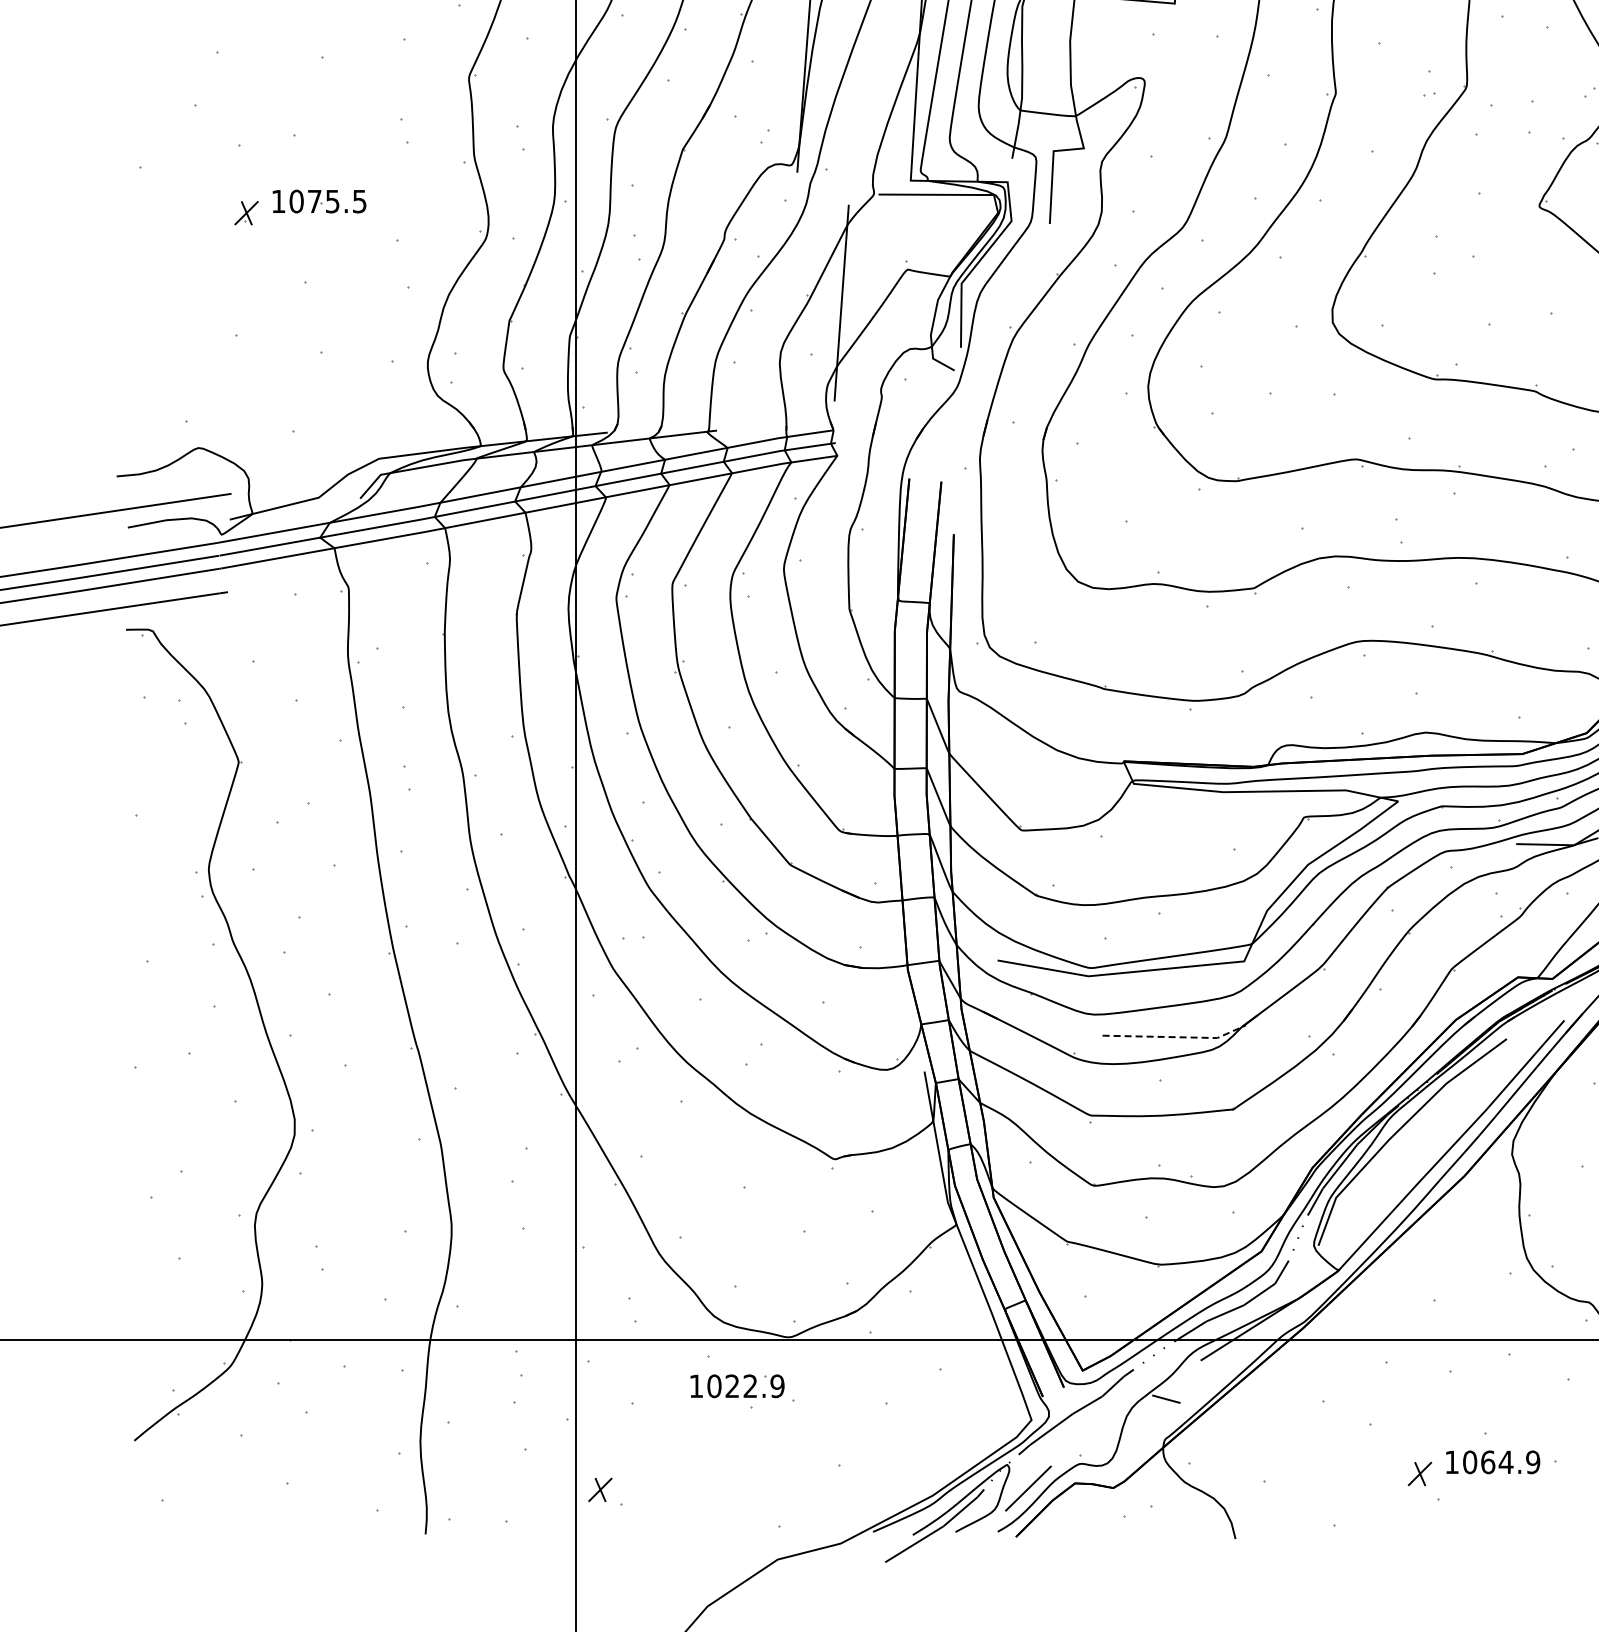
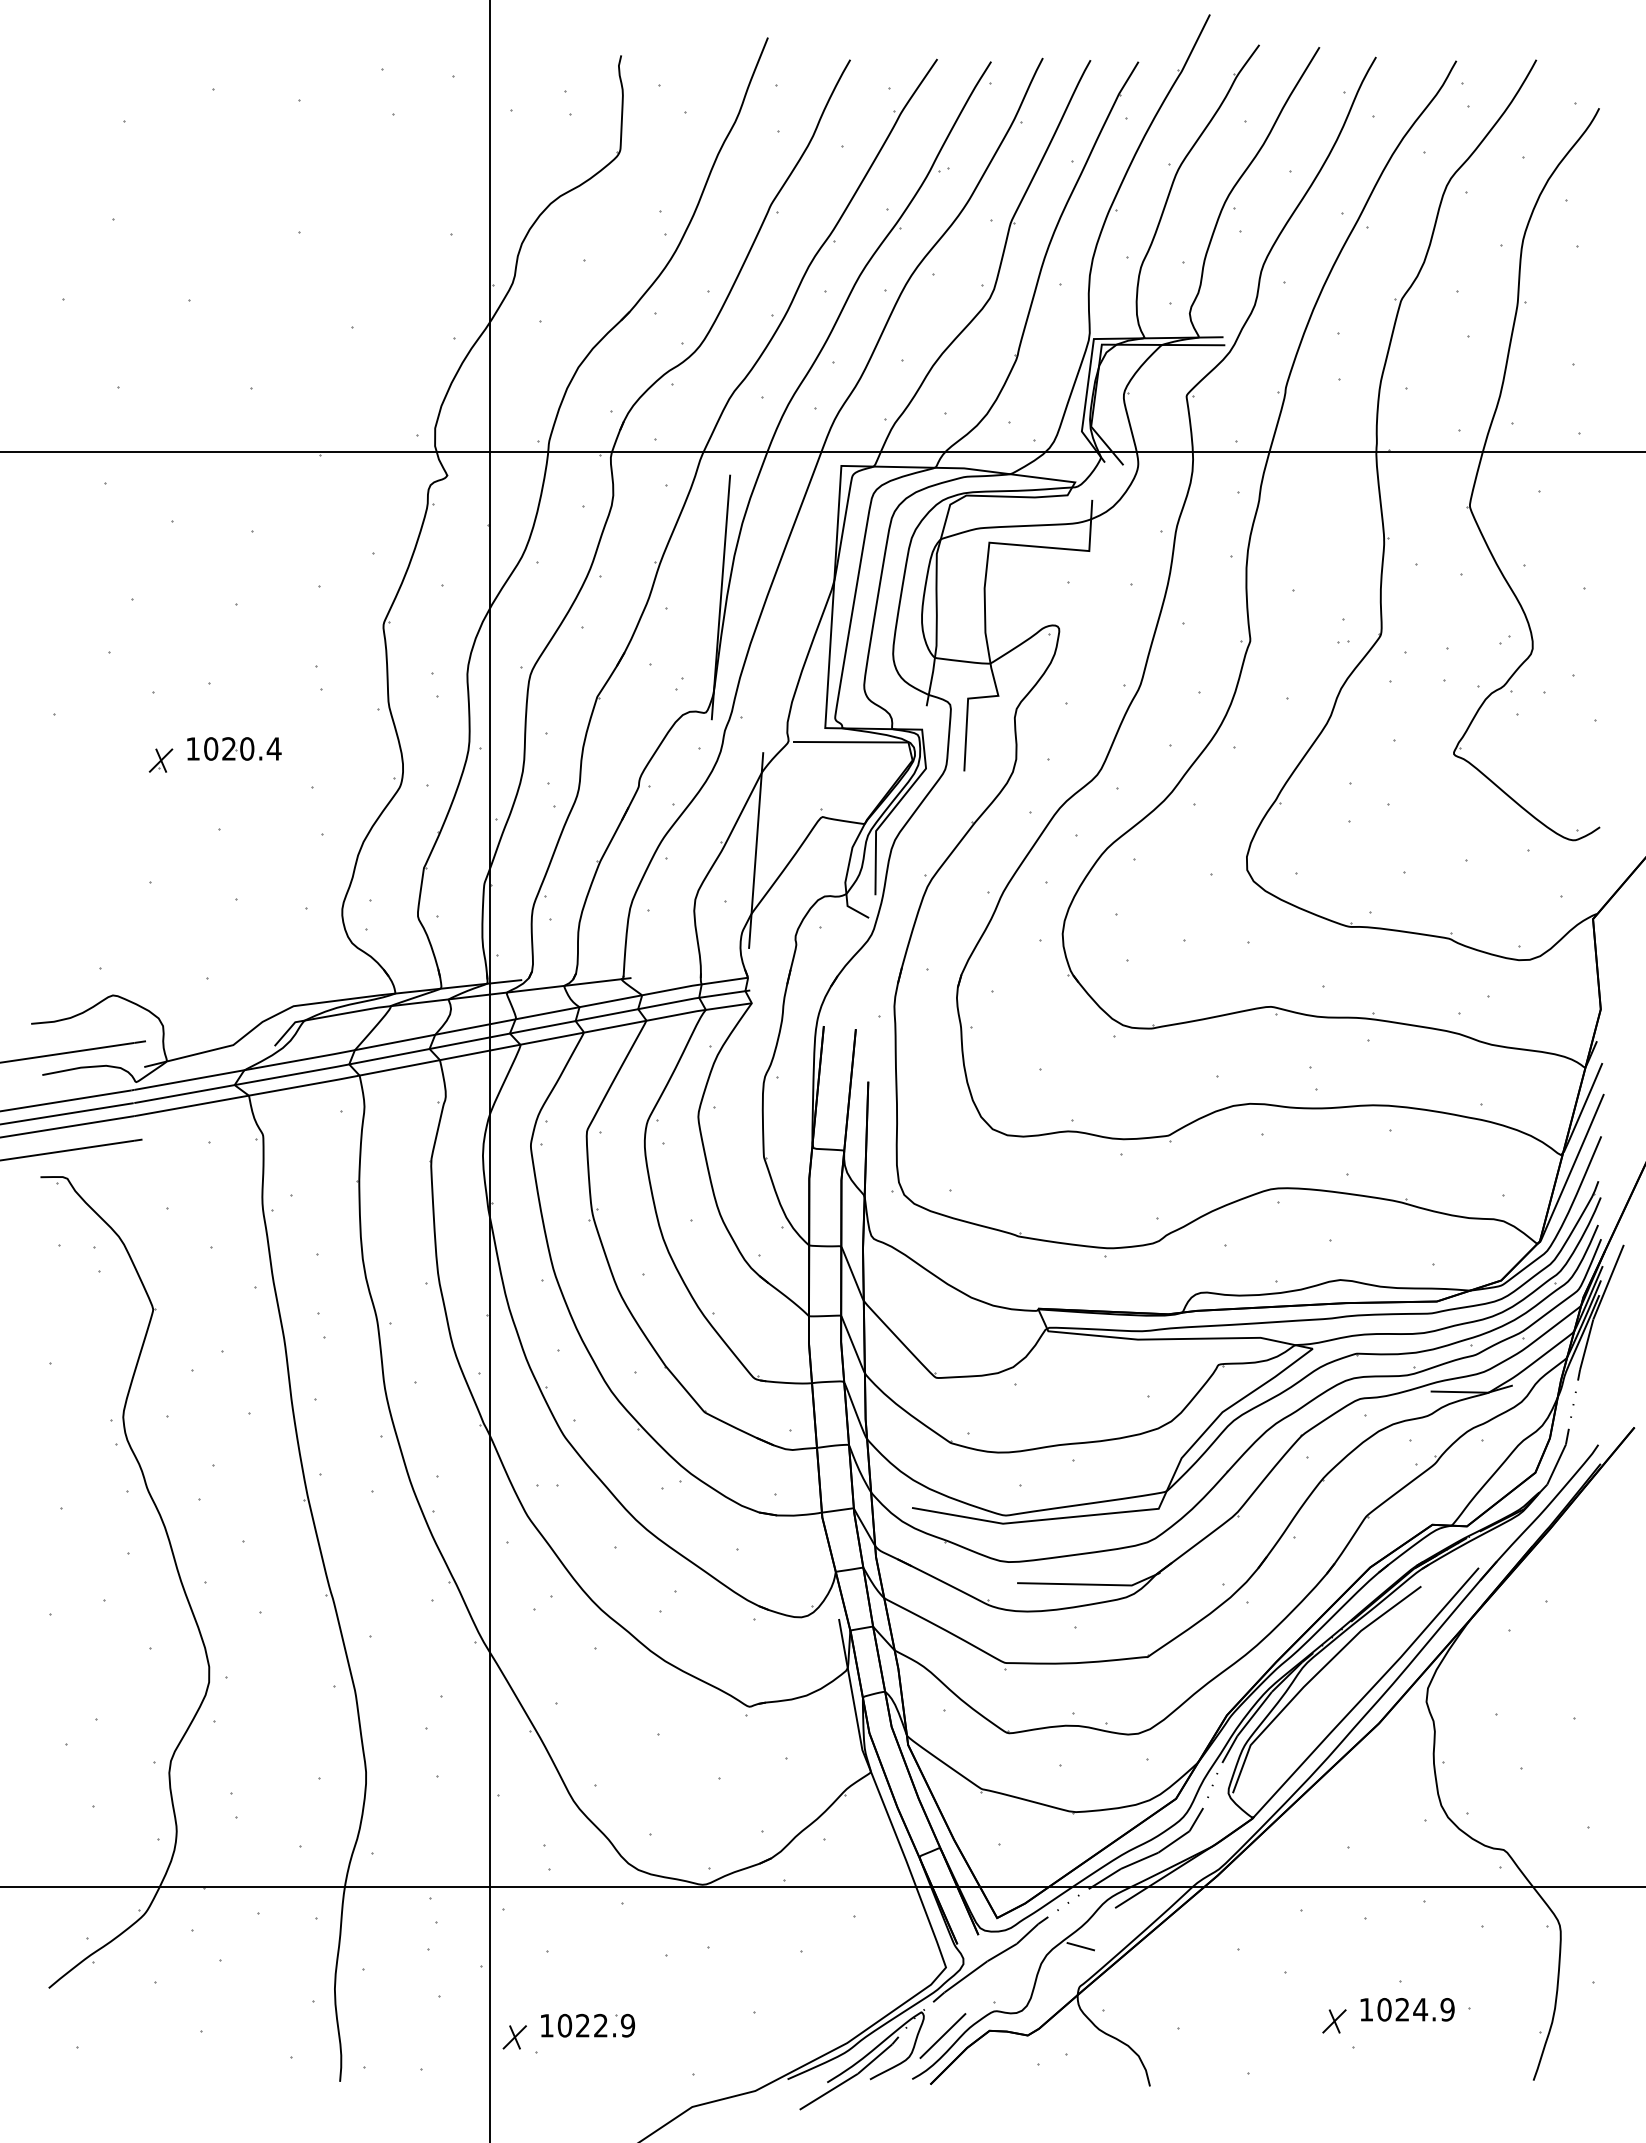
text: (337, 201) -> (251, 748), 1075.5 -> 1020.4
line: (1176, 1037) -> (1090, 1584), dashed -> solid
part: (737, 1386) -> (587, 2025), moved
text: (1488, 1462) -> (1402, 2009), 1064.9 -> 1024.9

